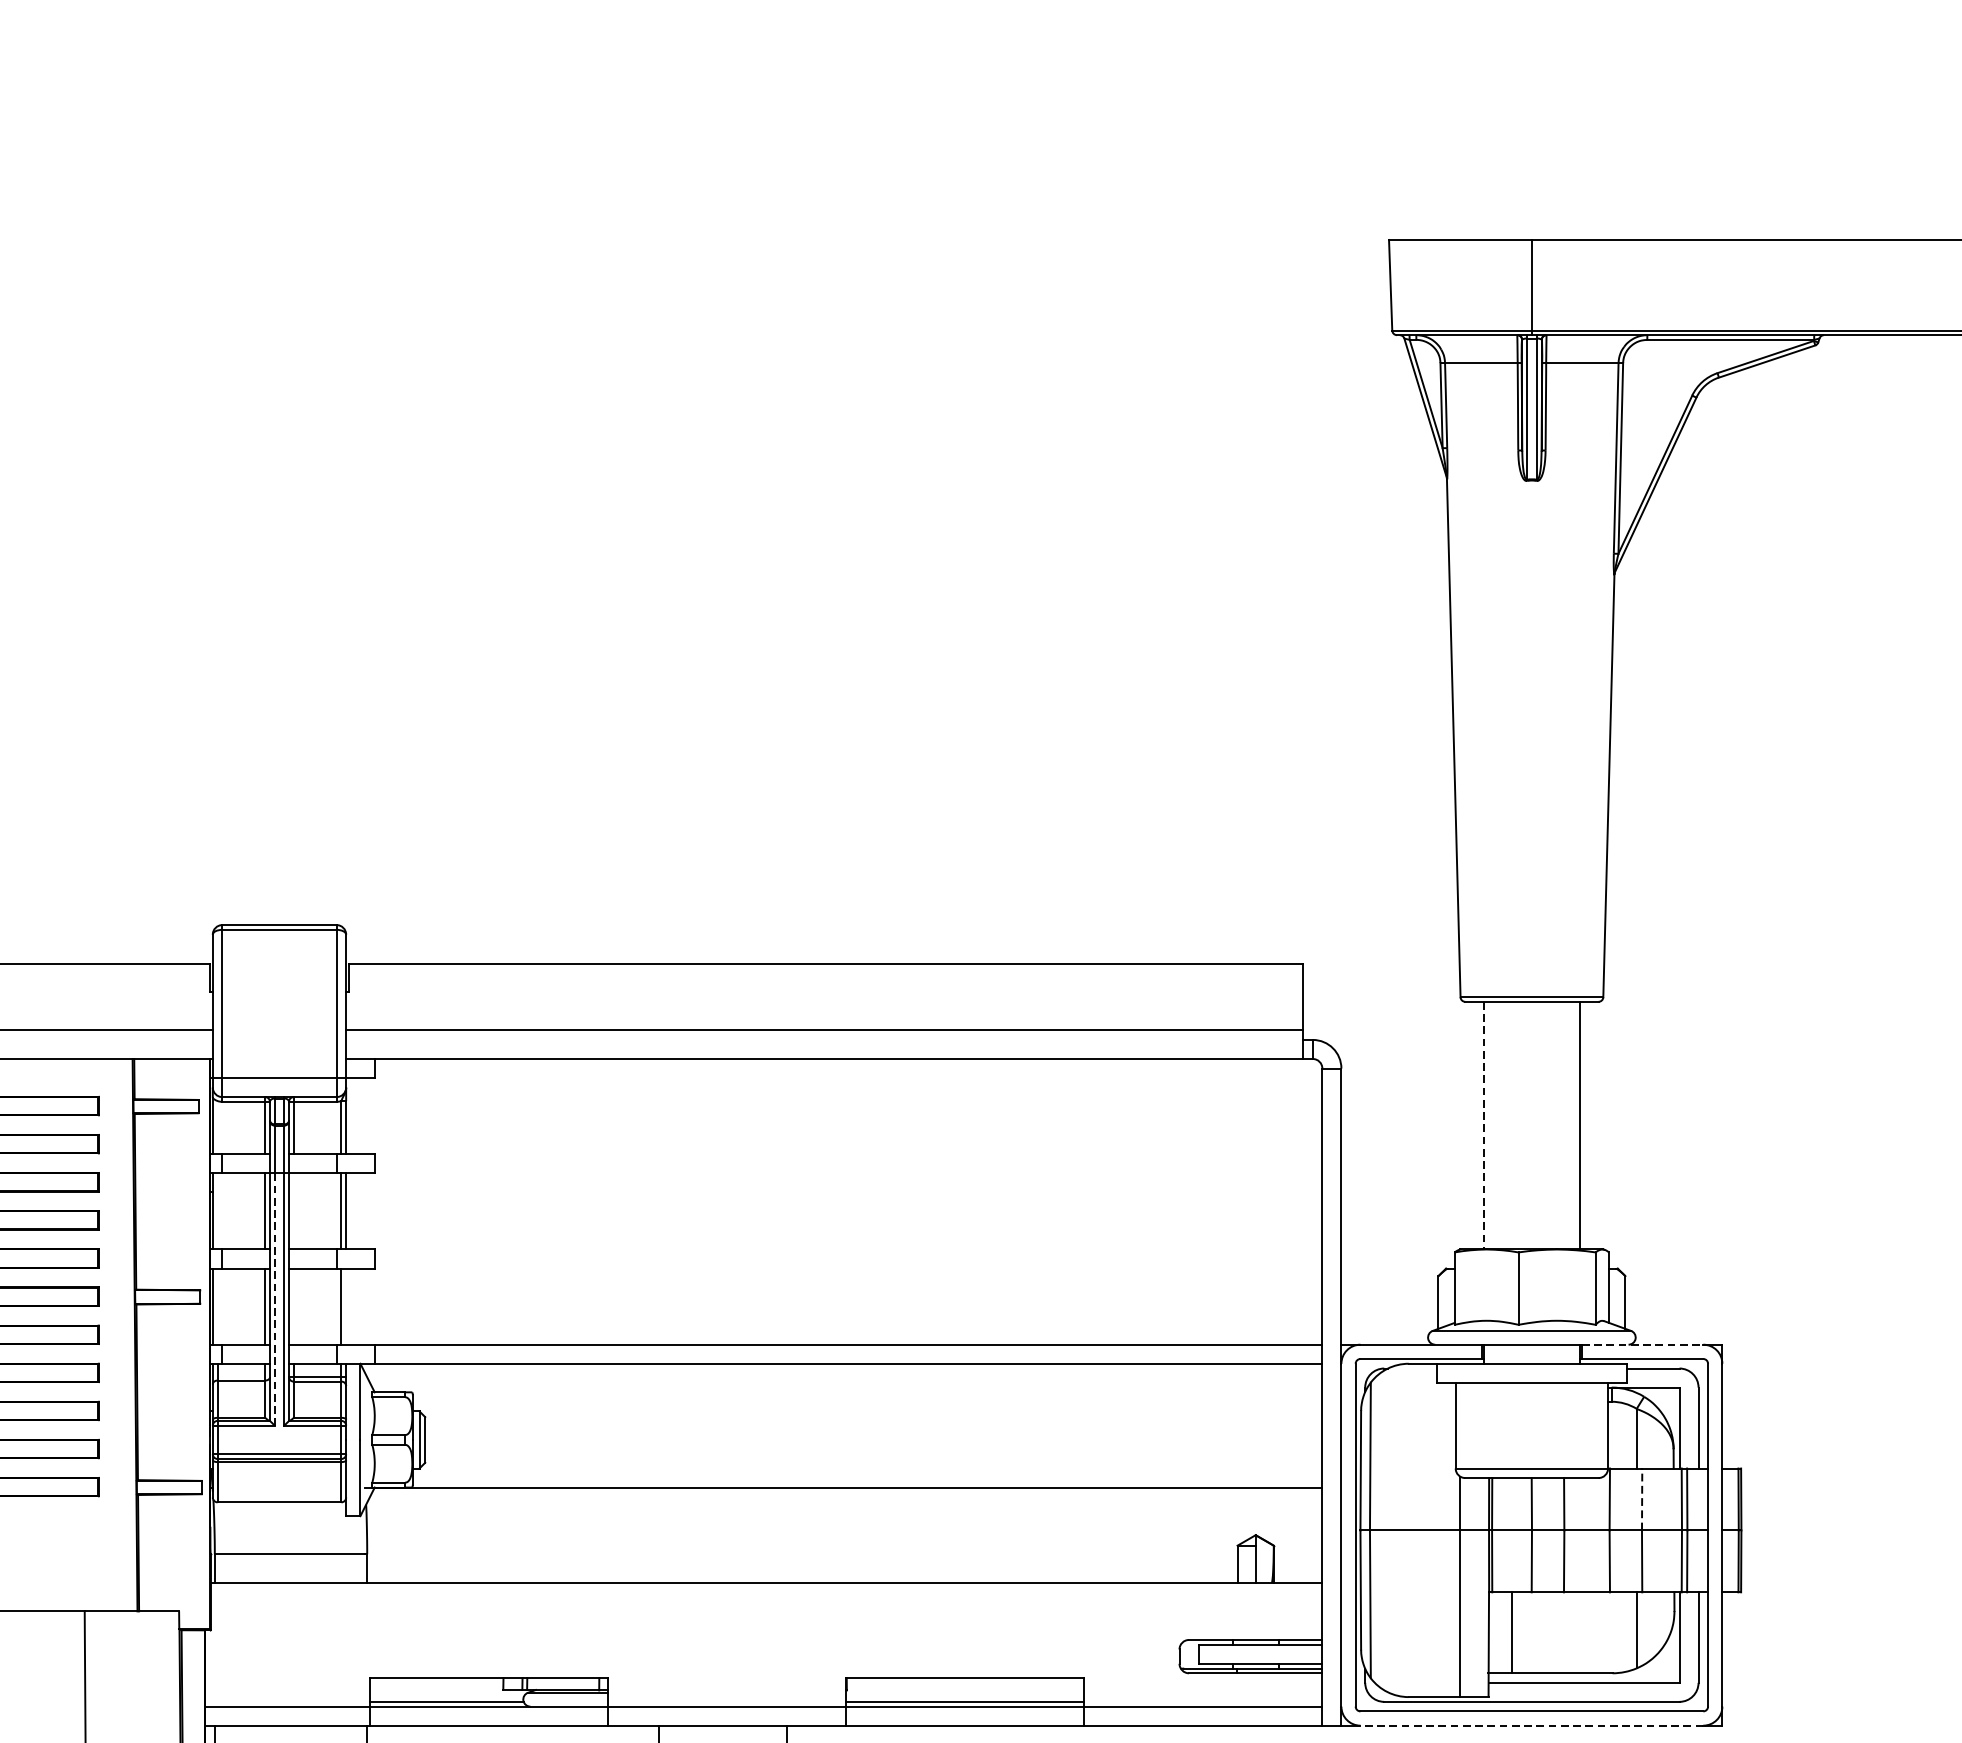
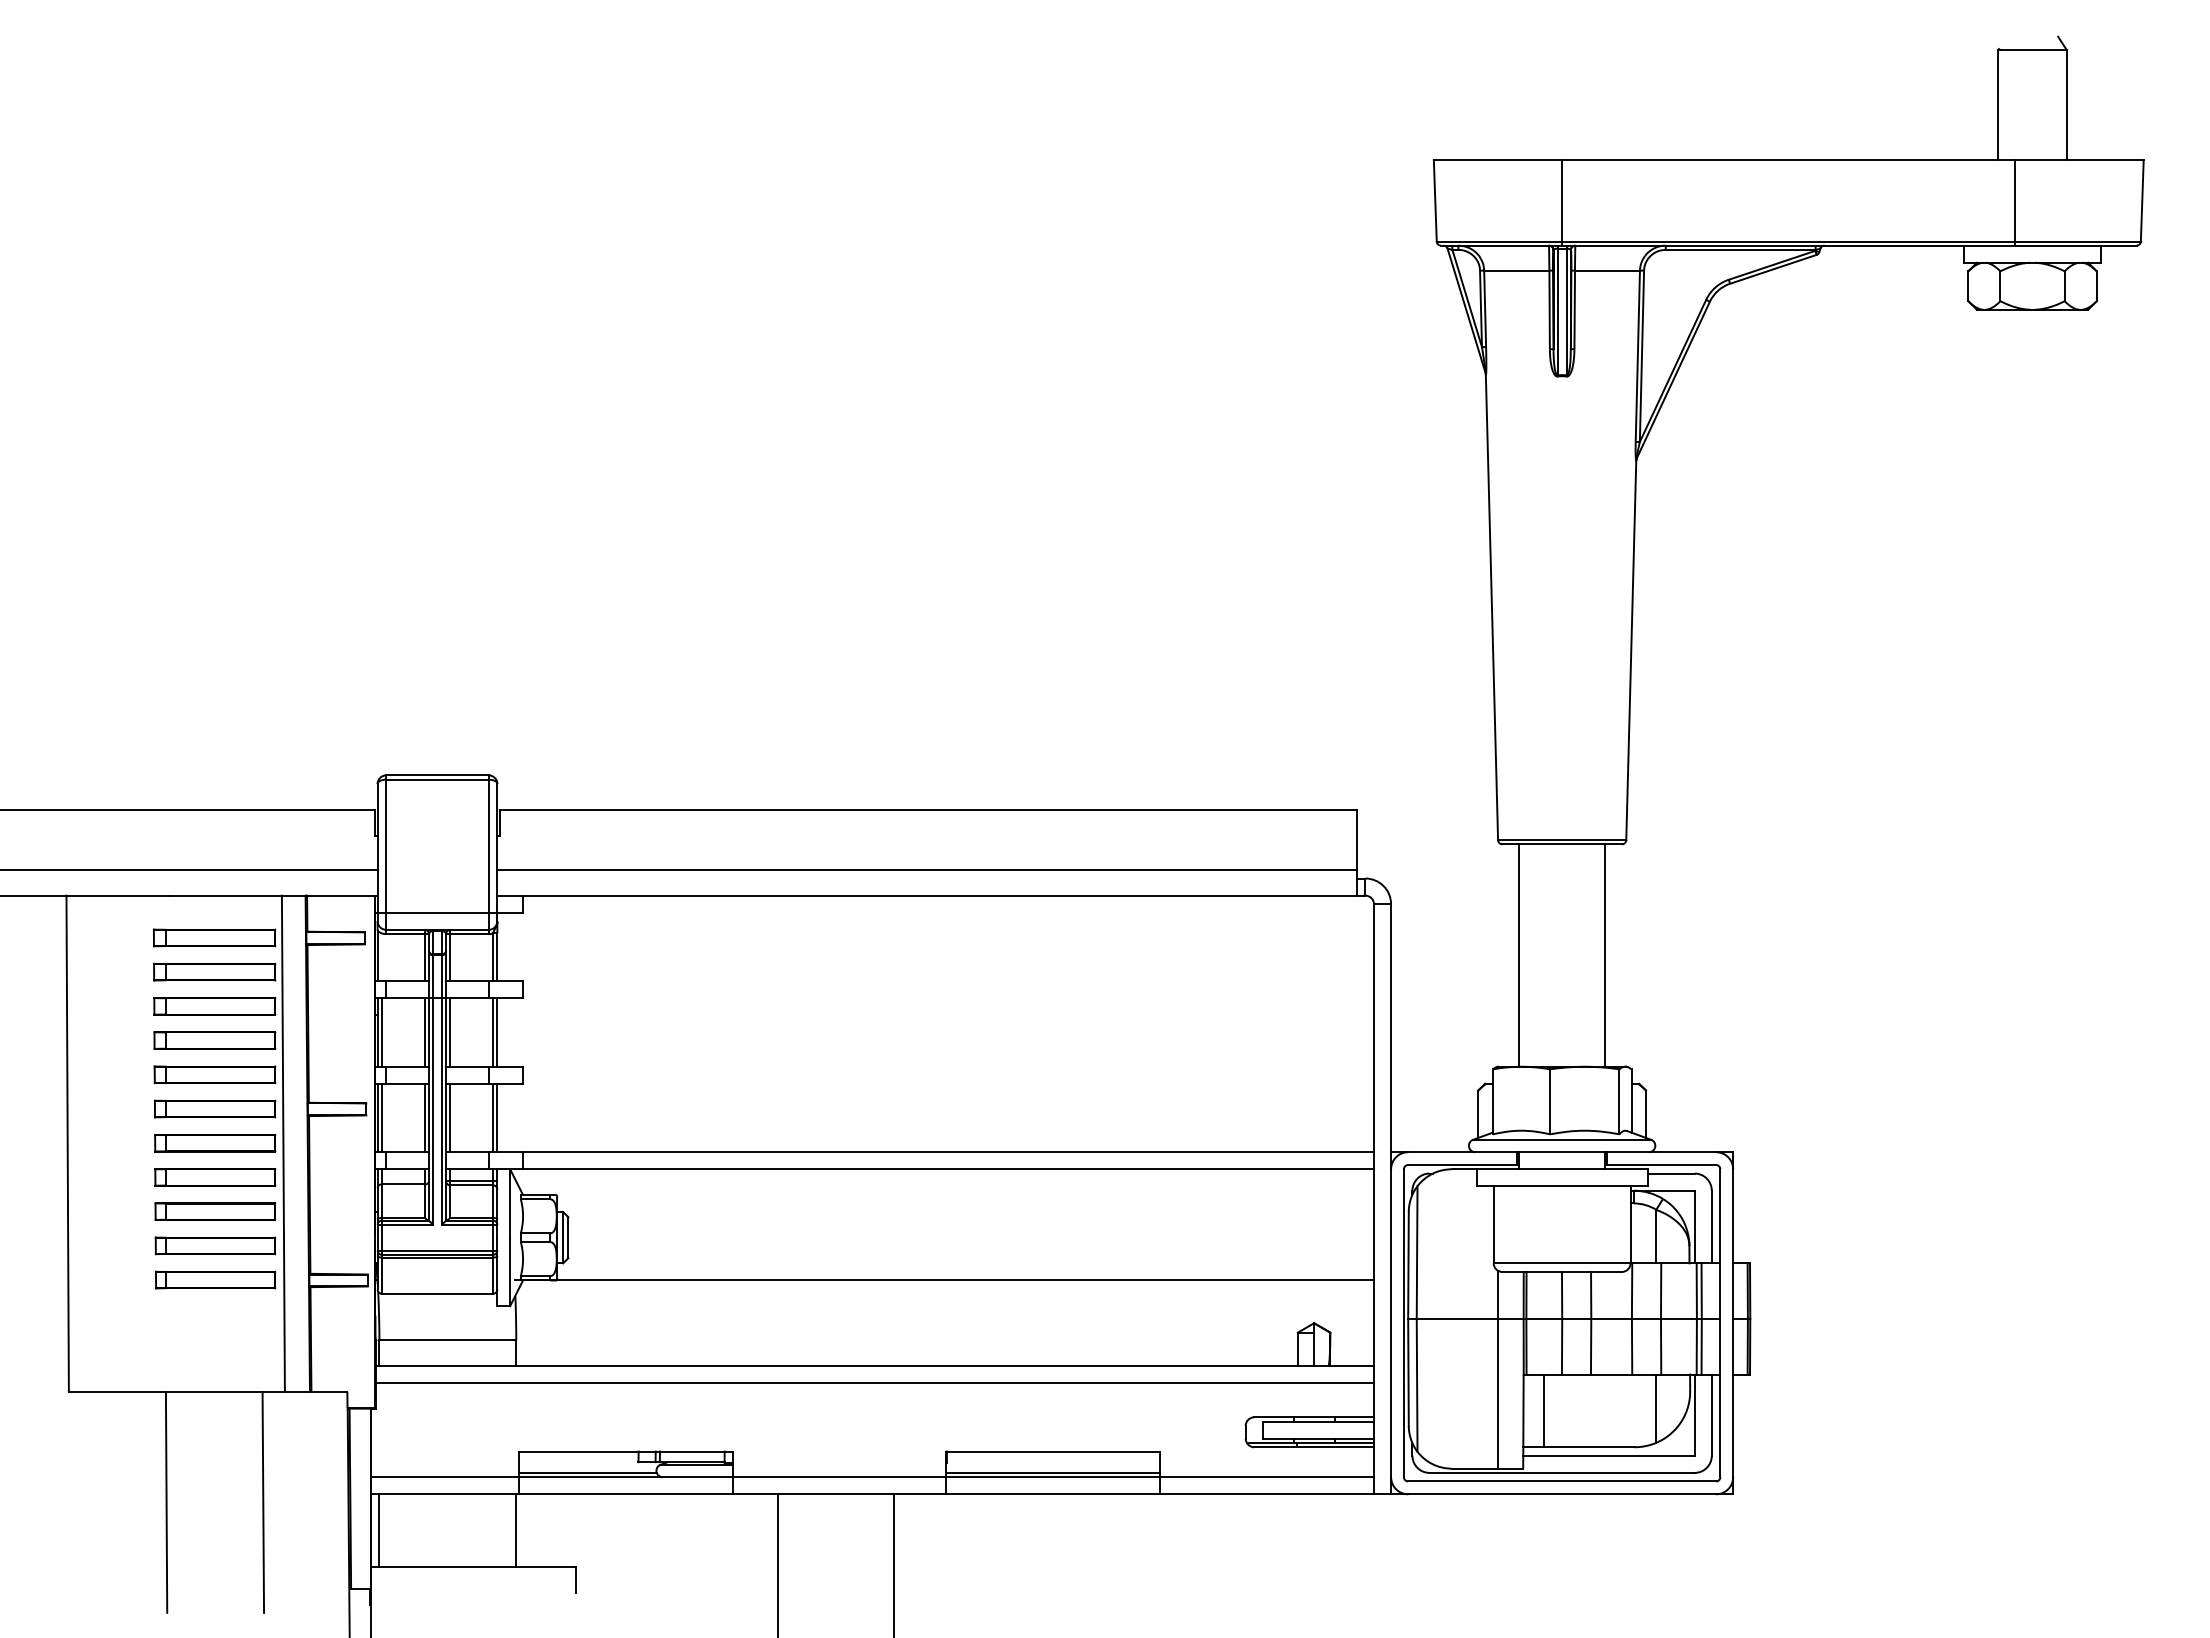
line: (1484, 1126) -> (1519, 956), dashed -> solid
line: (217, 1211) -> (381, 1032), added
line: (293, 1211) -> (450, 1032), added
line: (275, 1300) -> (433, 1112), dashed -> solid
line: (217, 1306) -> (381, 1117), added
line: (293, 1306) -> (450, 1117), added
line: (346, 1306) -> (497, 1117), added
line: (106, 1335) -> (282, 1143), added
line: (1642, 1345) -> (1661, 1152), dashed -> solid
line: (1642, 1499) -> (1661, 1291), dashed -> solid
line: (766, 1602) -> (874, 1383), added
line: (1532, 1725) -> (1562, 1494), dashed -> solid

